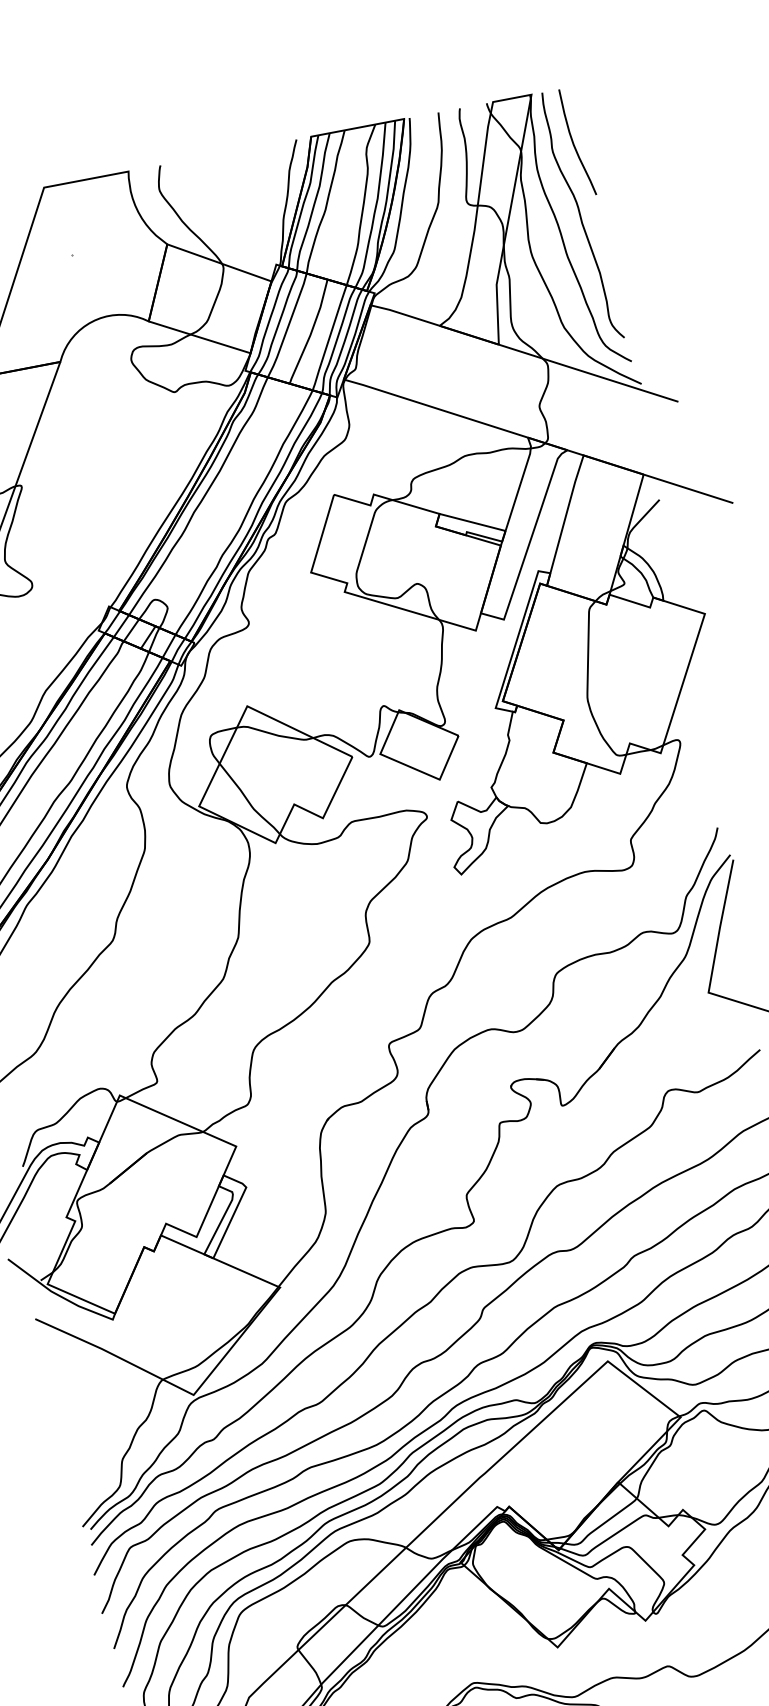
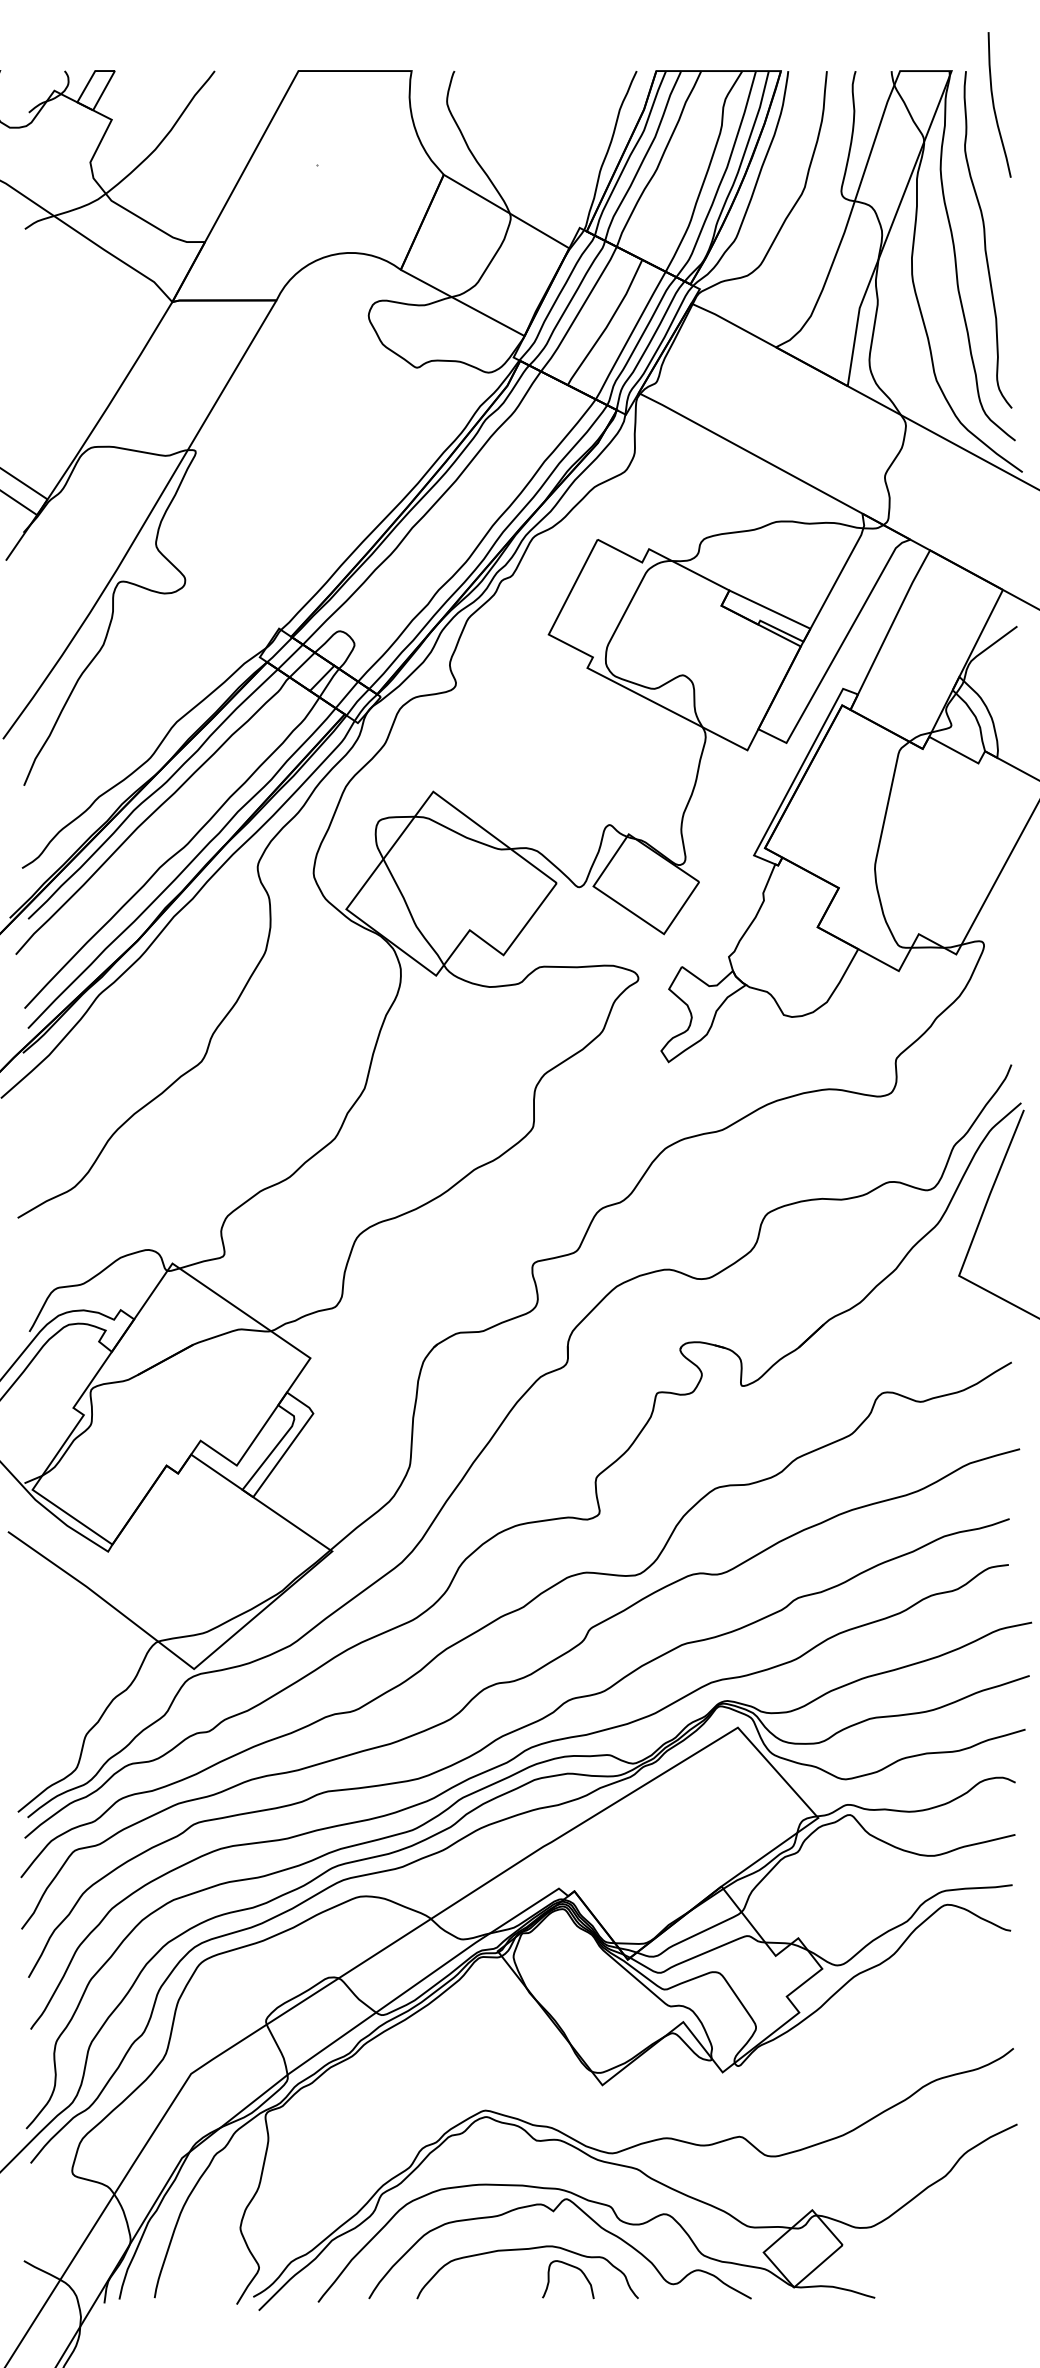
curve: (573, 142) -> (994, 104), moved

